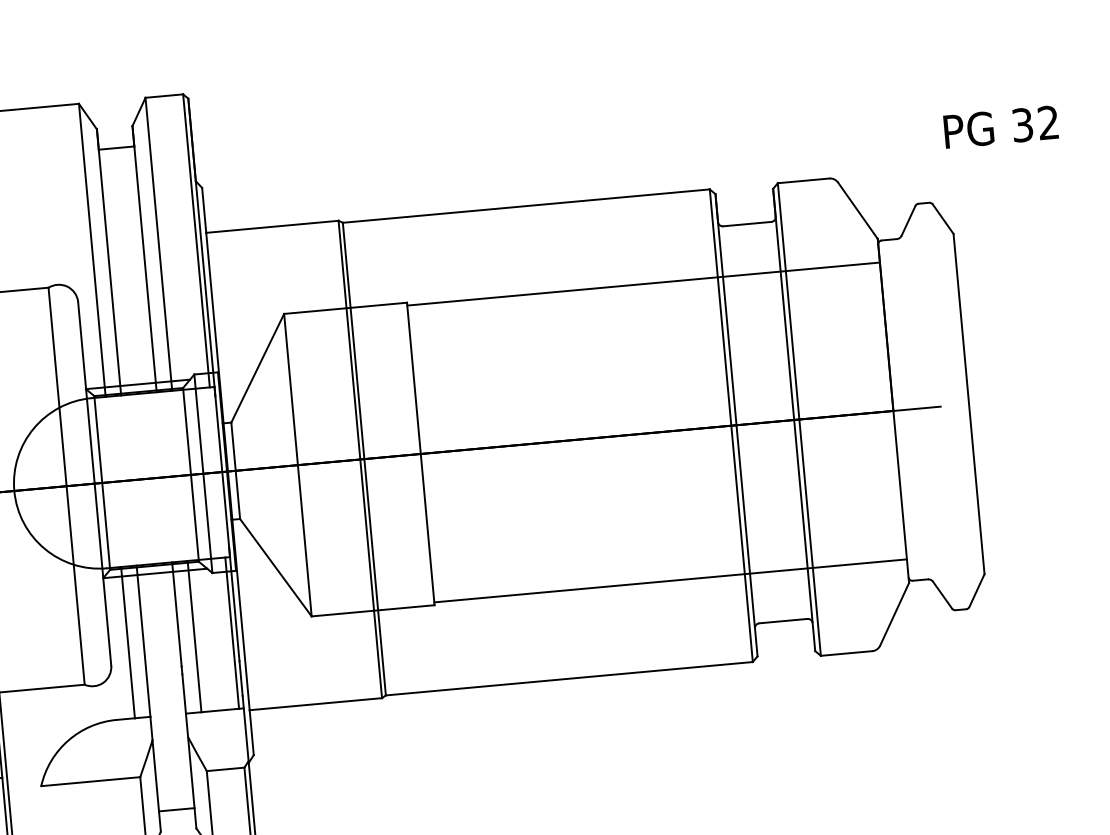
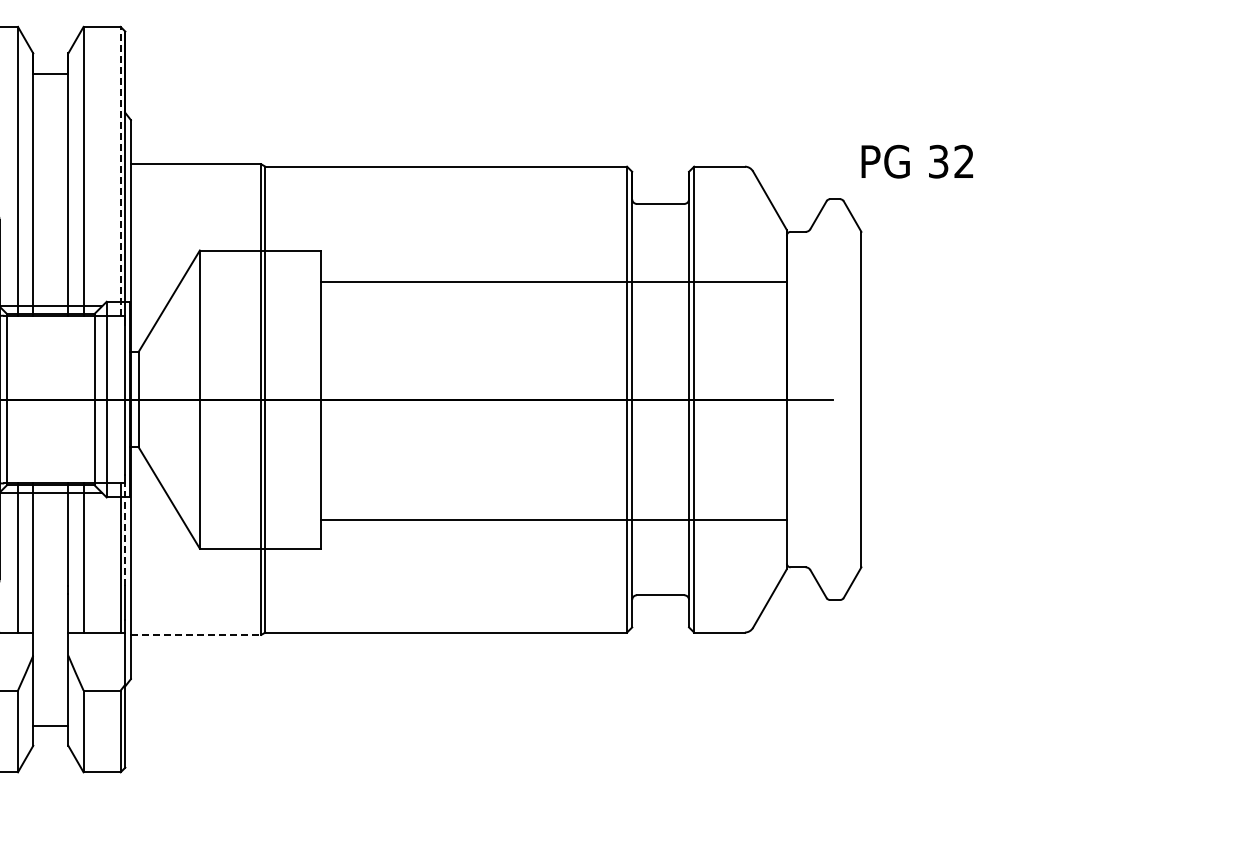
text: (1000, 126) -> (916, 161), moved
line: (196, 240) -> (120, 170), solid -> dashed
line: (643, 284) -> (553, 282), moved
line: (670, 580) -> (553, 519), moved
line: (234, 604) -> (125, 530), solid -> dashed
line: (316, 703) -> (196, 634), solid -> dashed

